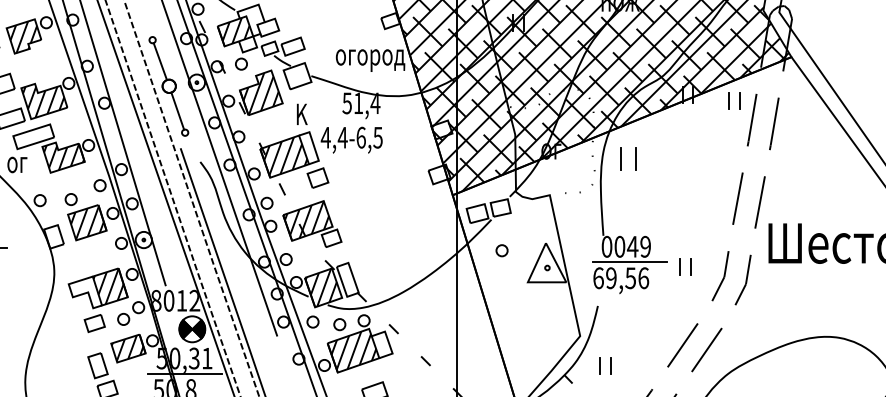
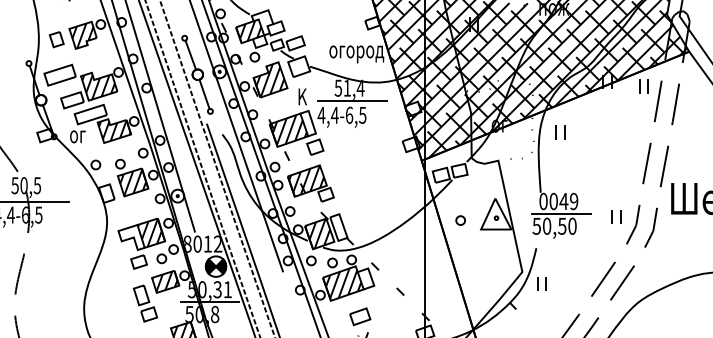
line: (365, 120) -> (352, 101), added
part: (628, 159) -> (560, 132), size x0.71
part: (501, 250) -> (460, 220), moved
part: (685, 265) -> (616, 216), moved
text: (620, 277) -> (554, 225), 69,56 -> 50,50
part: (604, 365) -> (541, 283), moved

